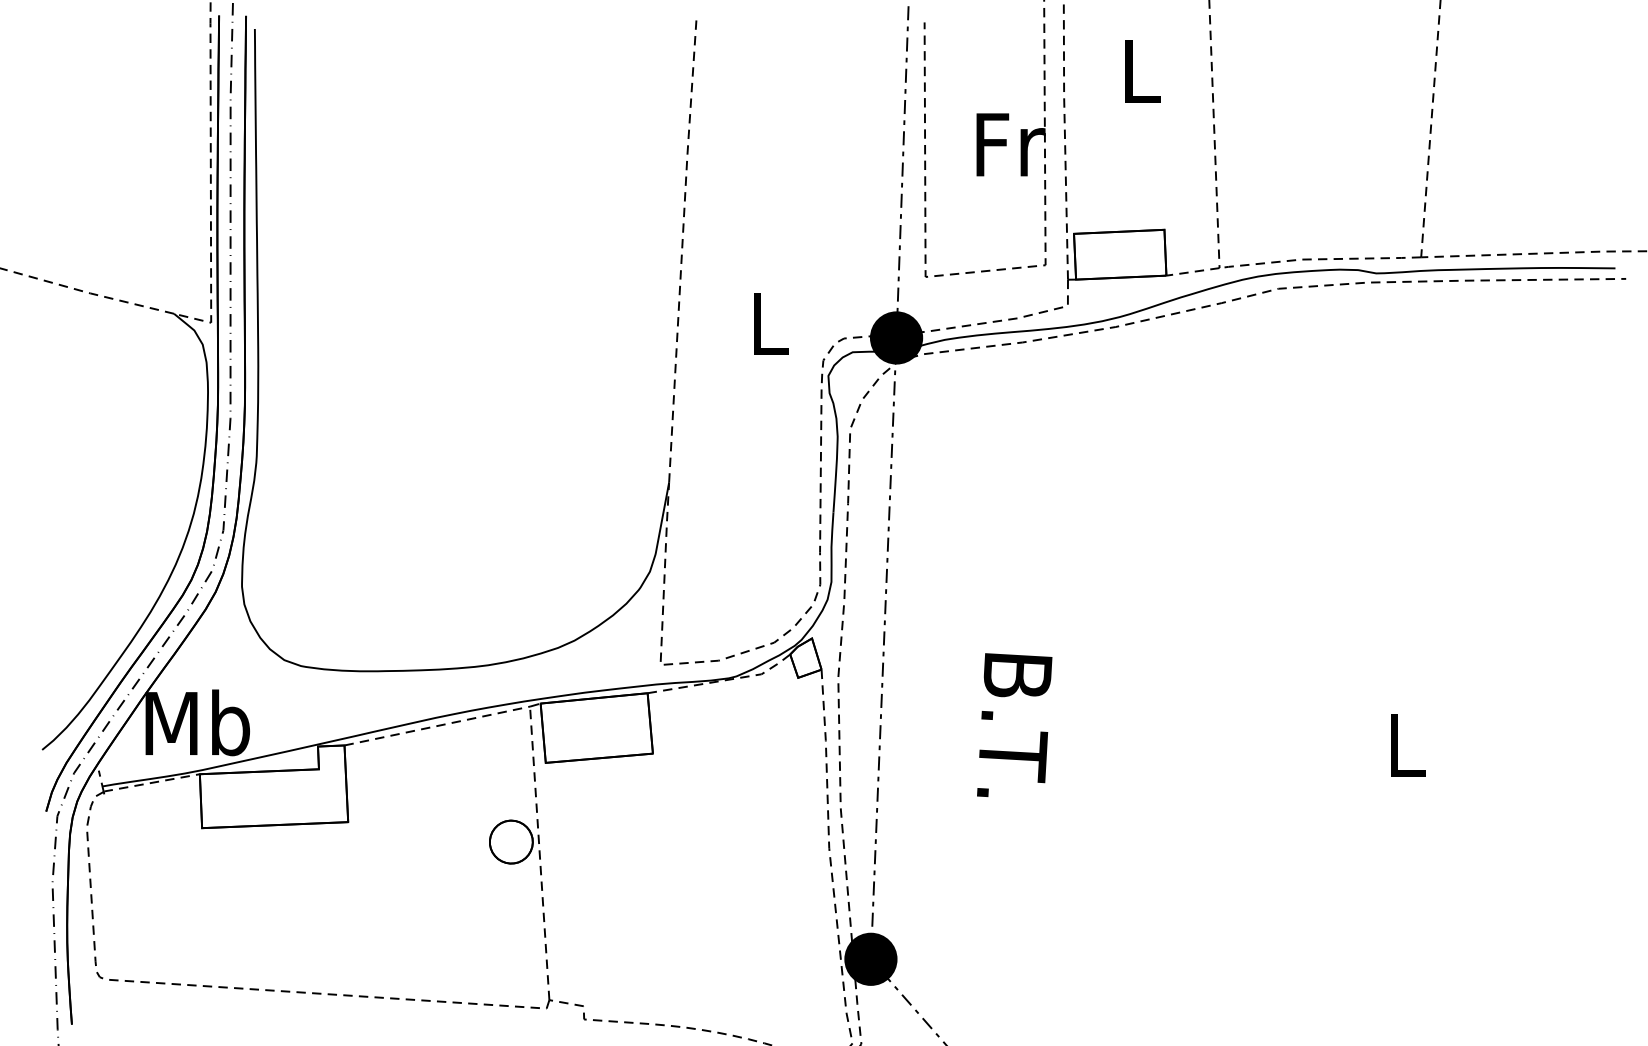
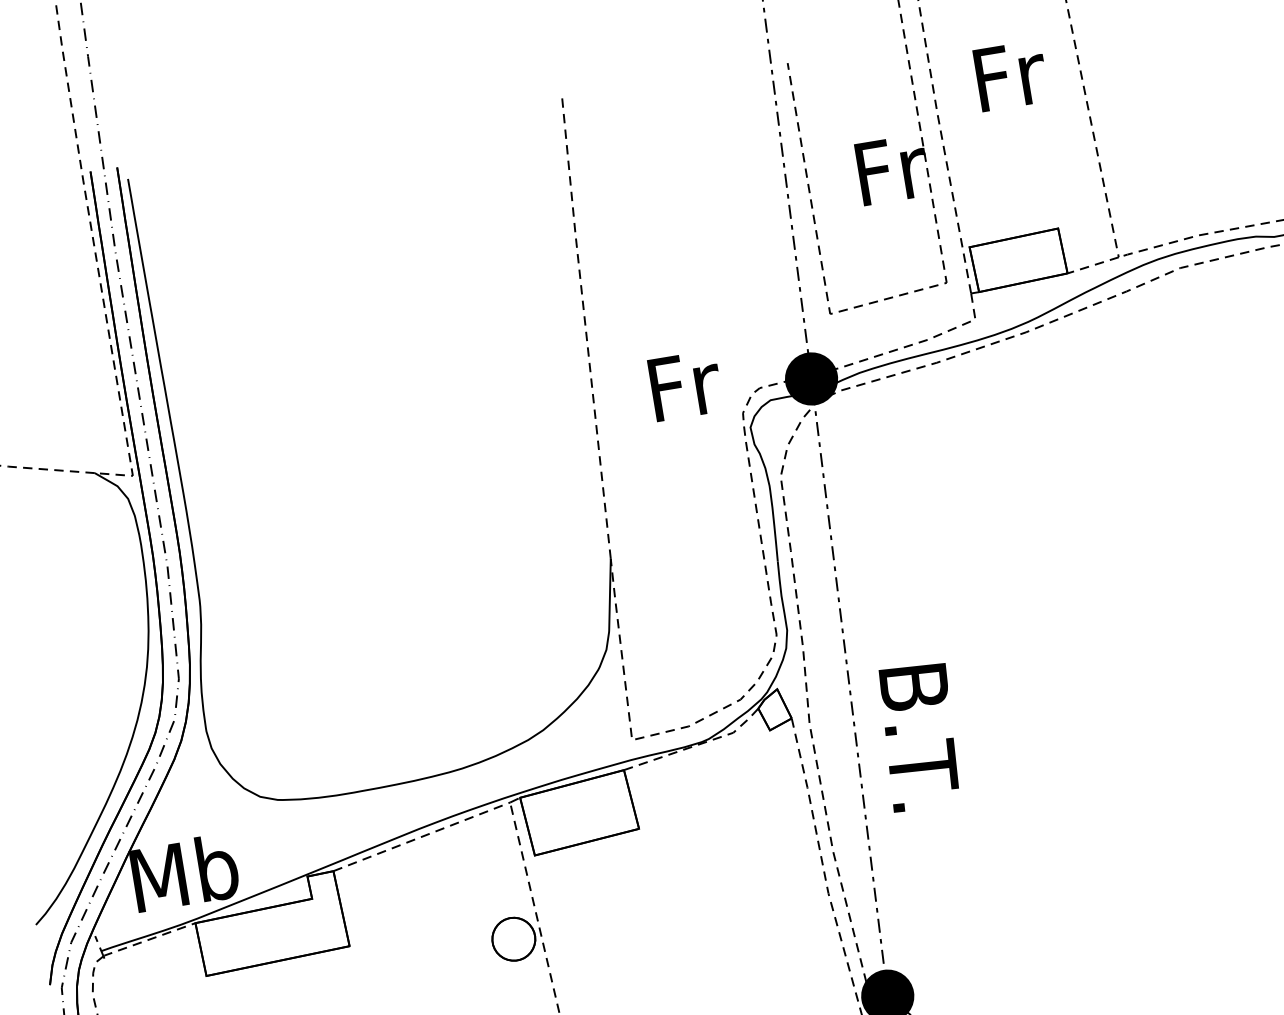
text: (1142, 71) -> (1010, 75), L -> Fr
text: (771, 323) -> (685, 385), L -> Fr
text: (1014, 724) -> (919, 735), moved

